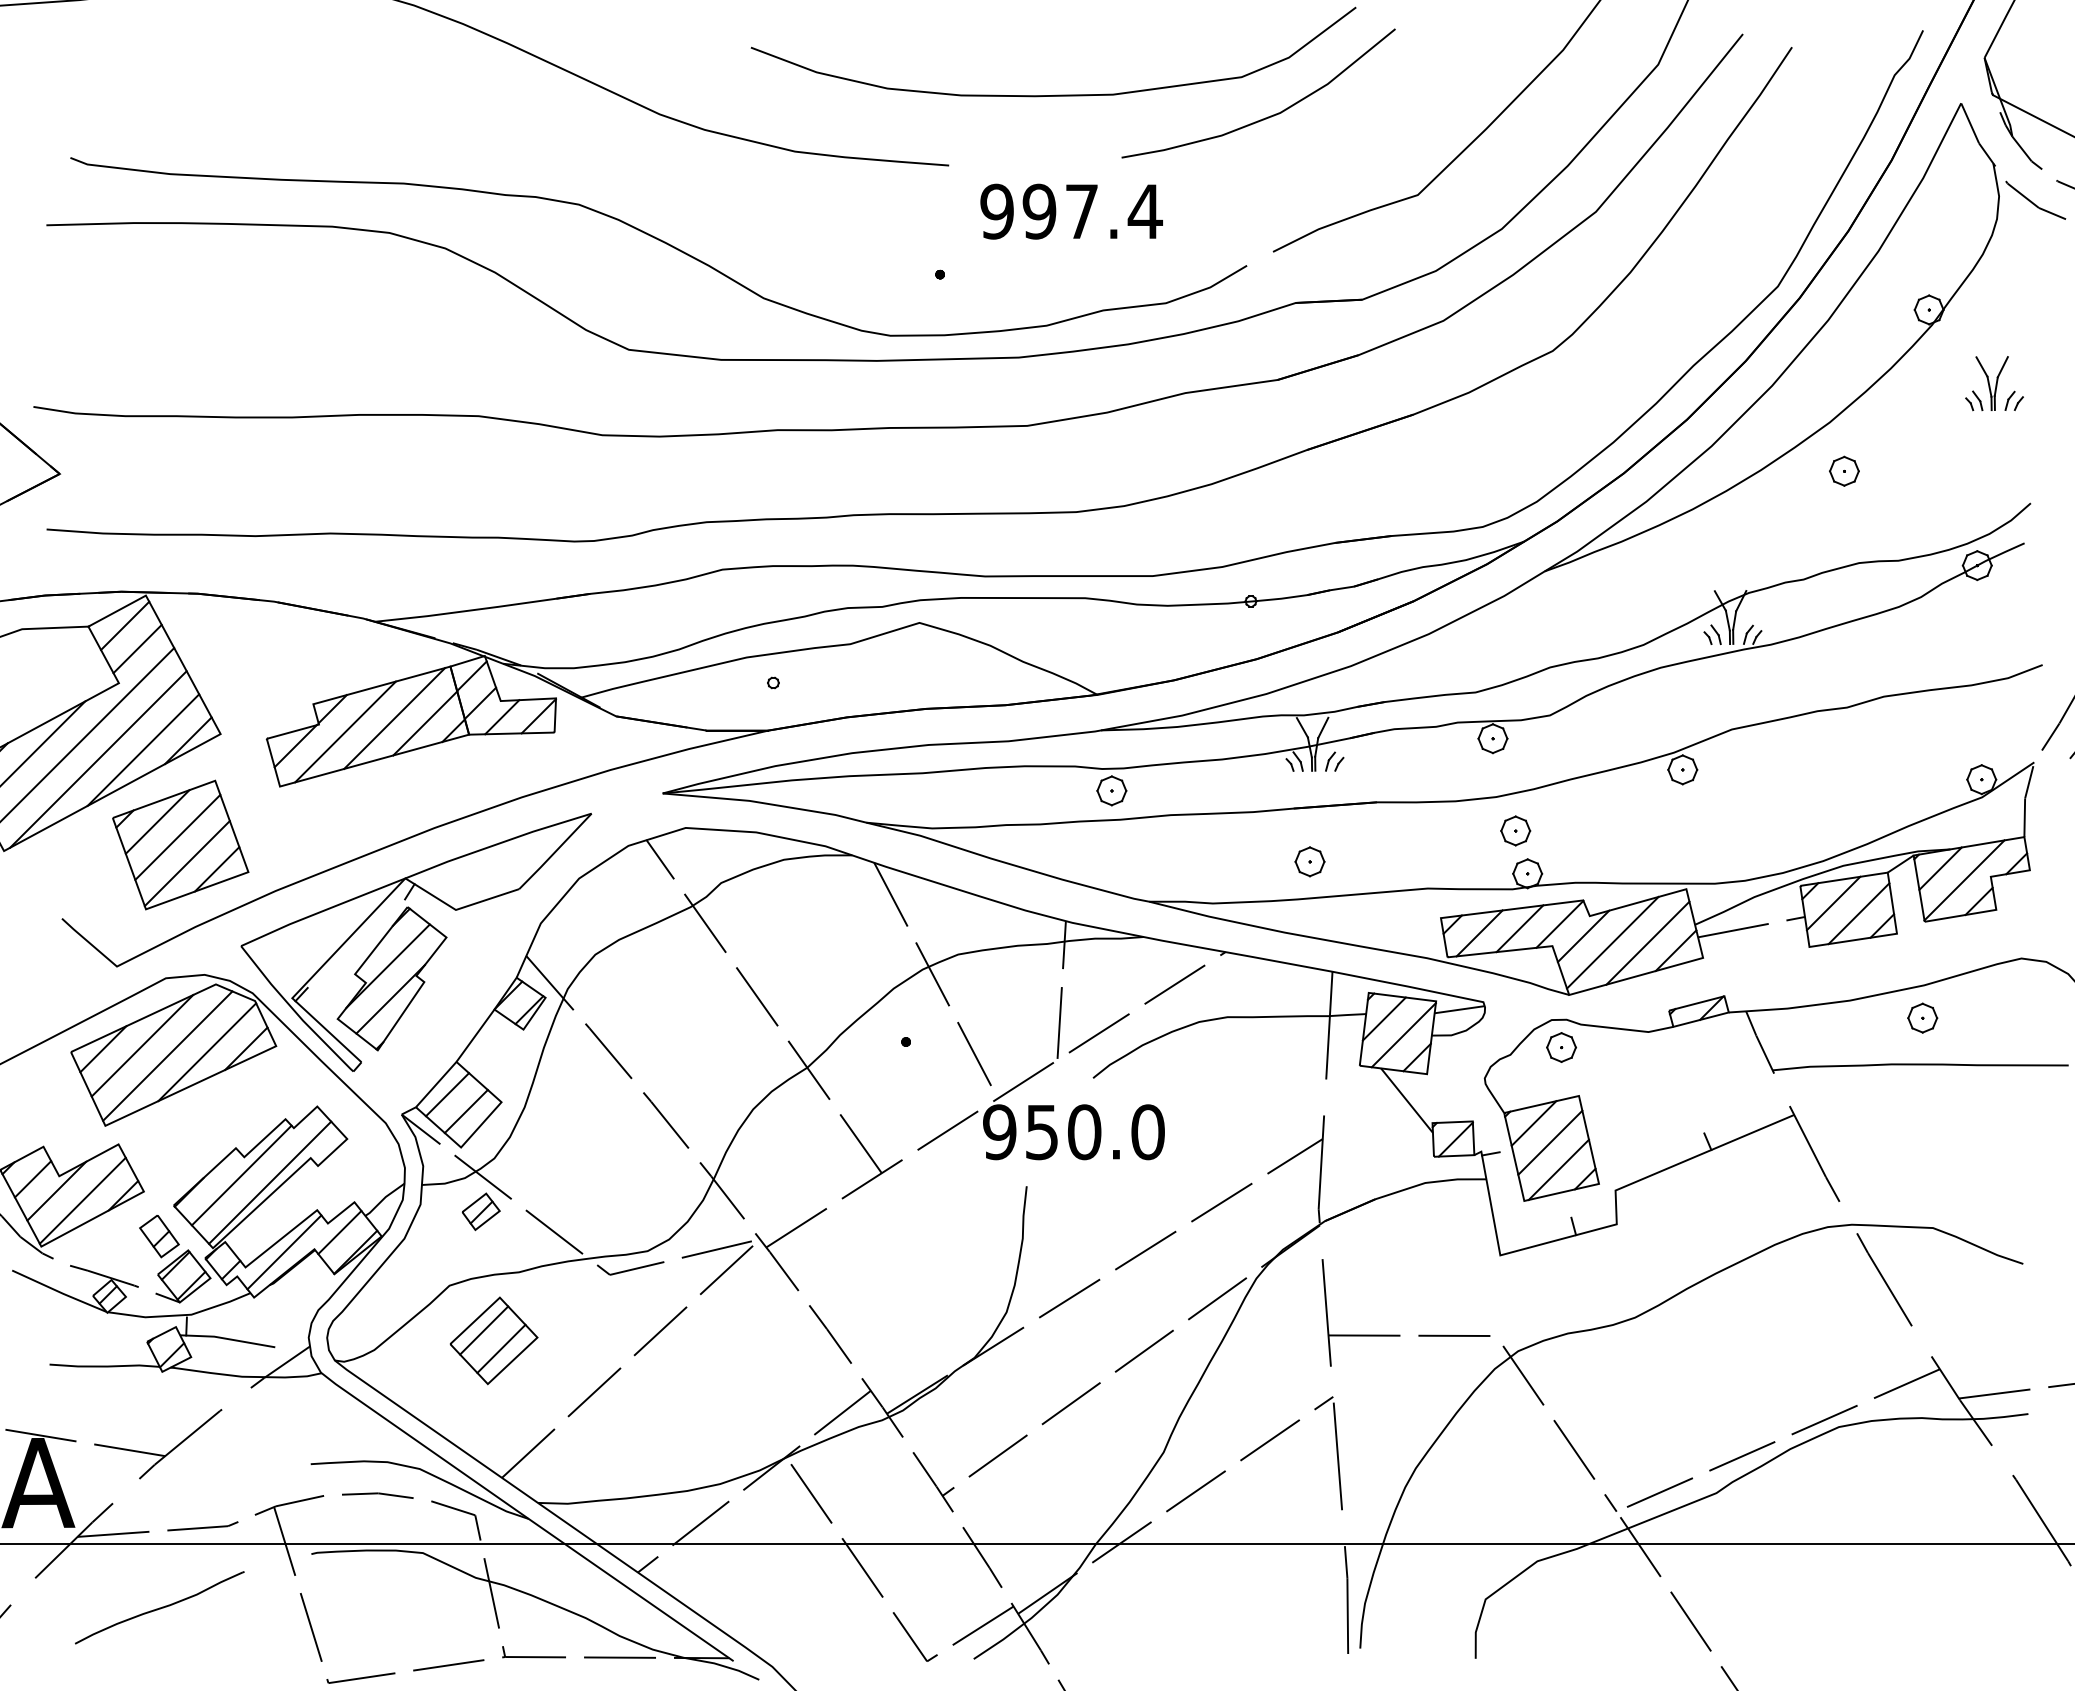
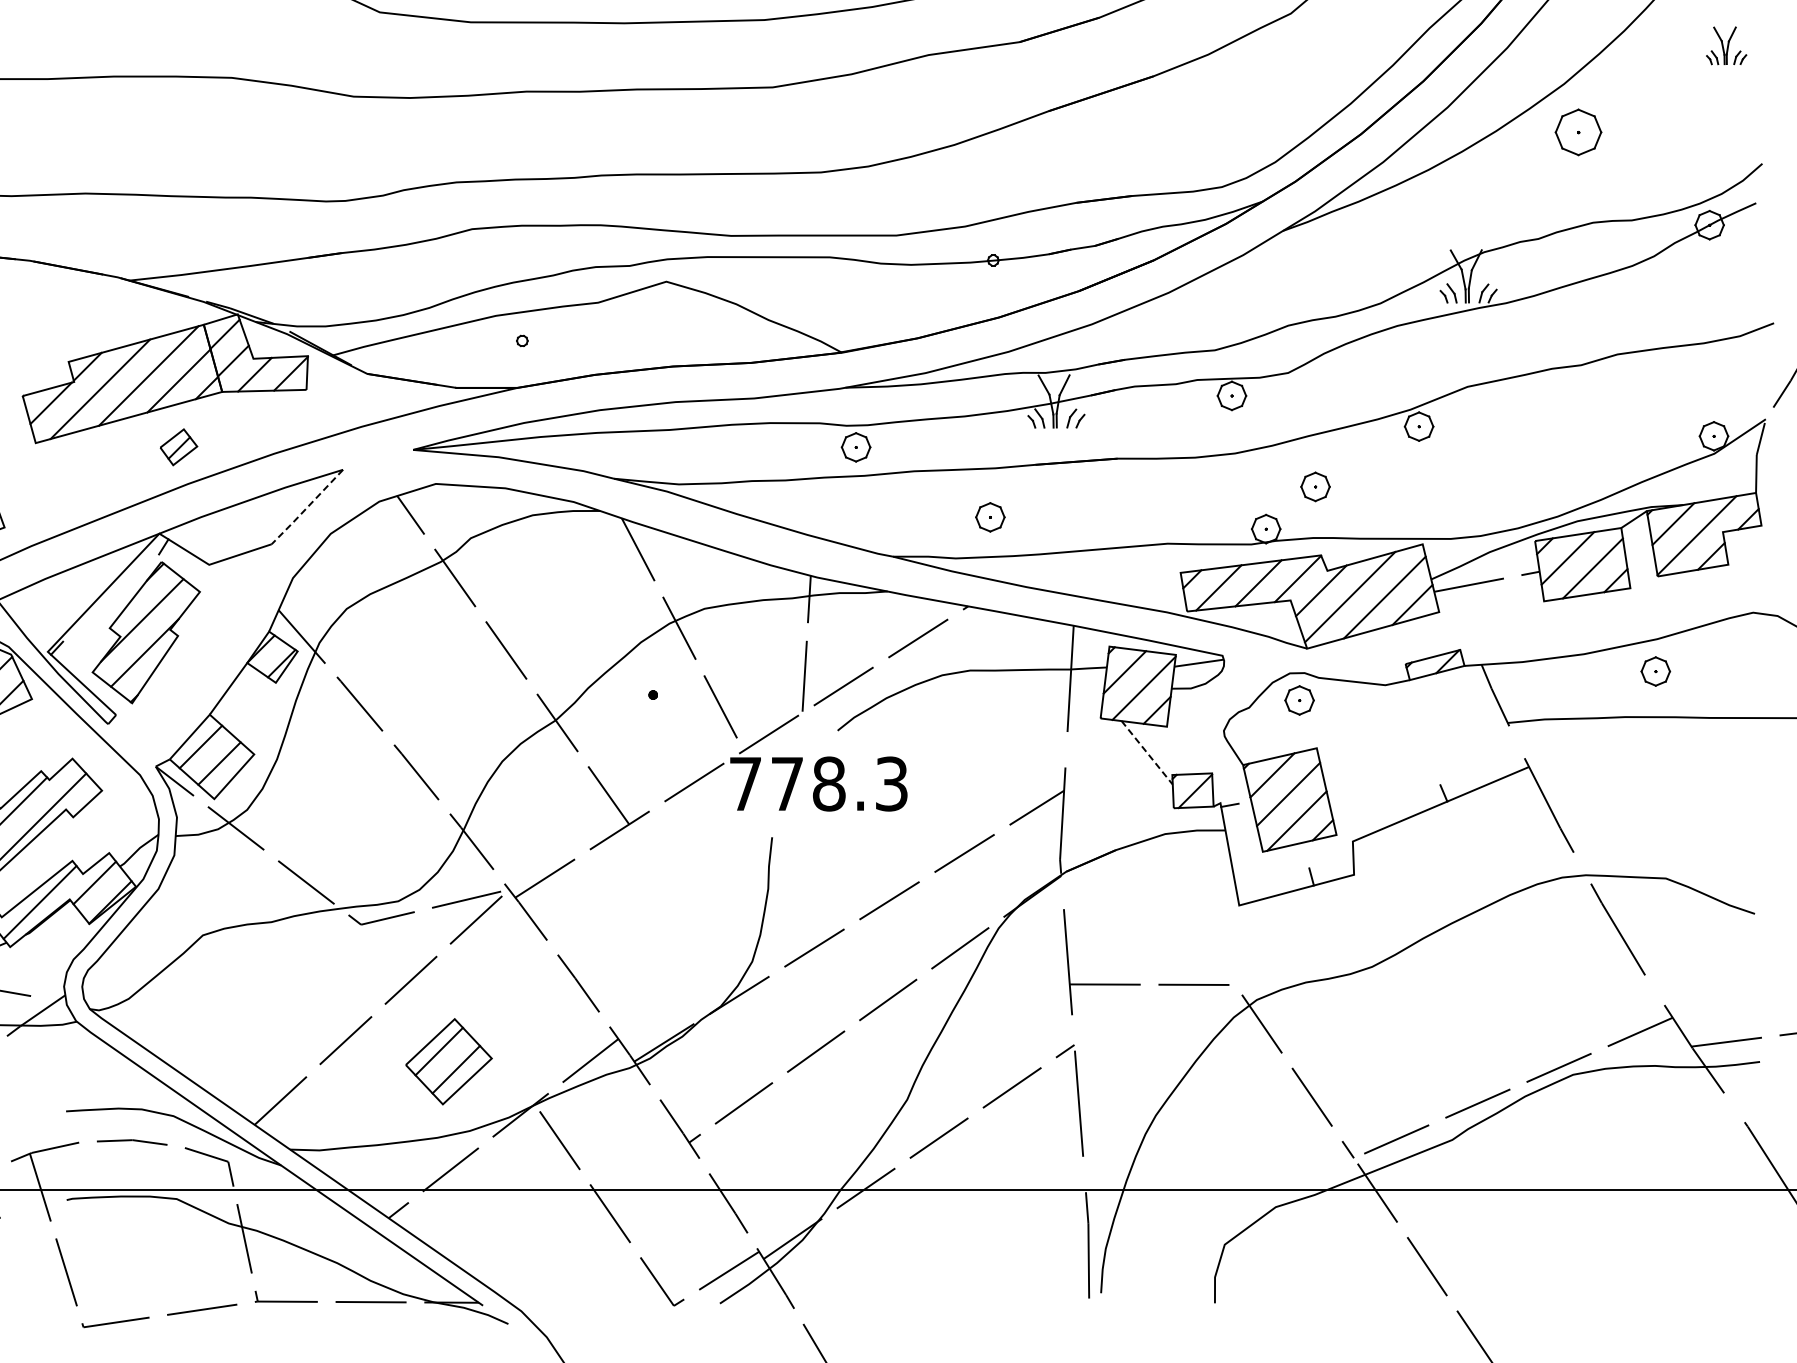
part: (1994, 383) -> (1726, 45), size x0.7
part: (1844, 470) -> (1578, 131), size x1.6
part: (1515, 830) -> (1315, 486), moved
line: (554, 852) -> (306, 508), solid -> dashed
part: (1309, 861) -> (989, 517), moved
line: (1407, 1101) -> (1147, 753), solid -> dashed
text: (1073, 1132) -> (818, 784), 950.0 -> 778.3
part: (480, 1211) -> (178, 447), moved
part: (493, 1340) -> (448, 1061), moved

